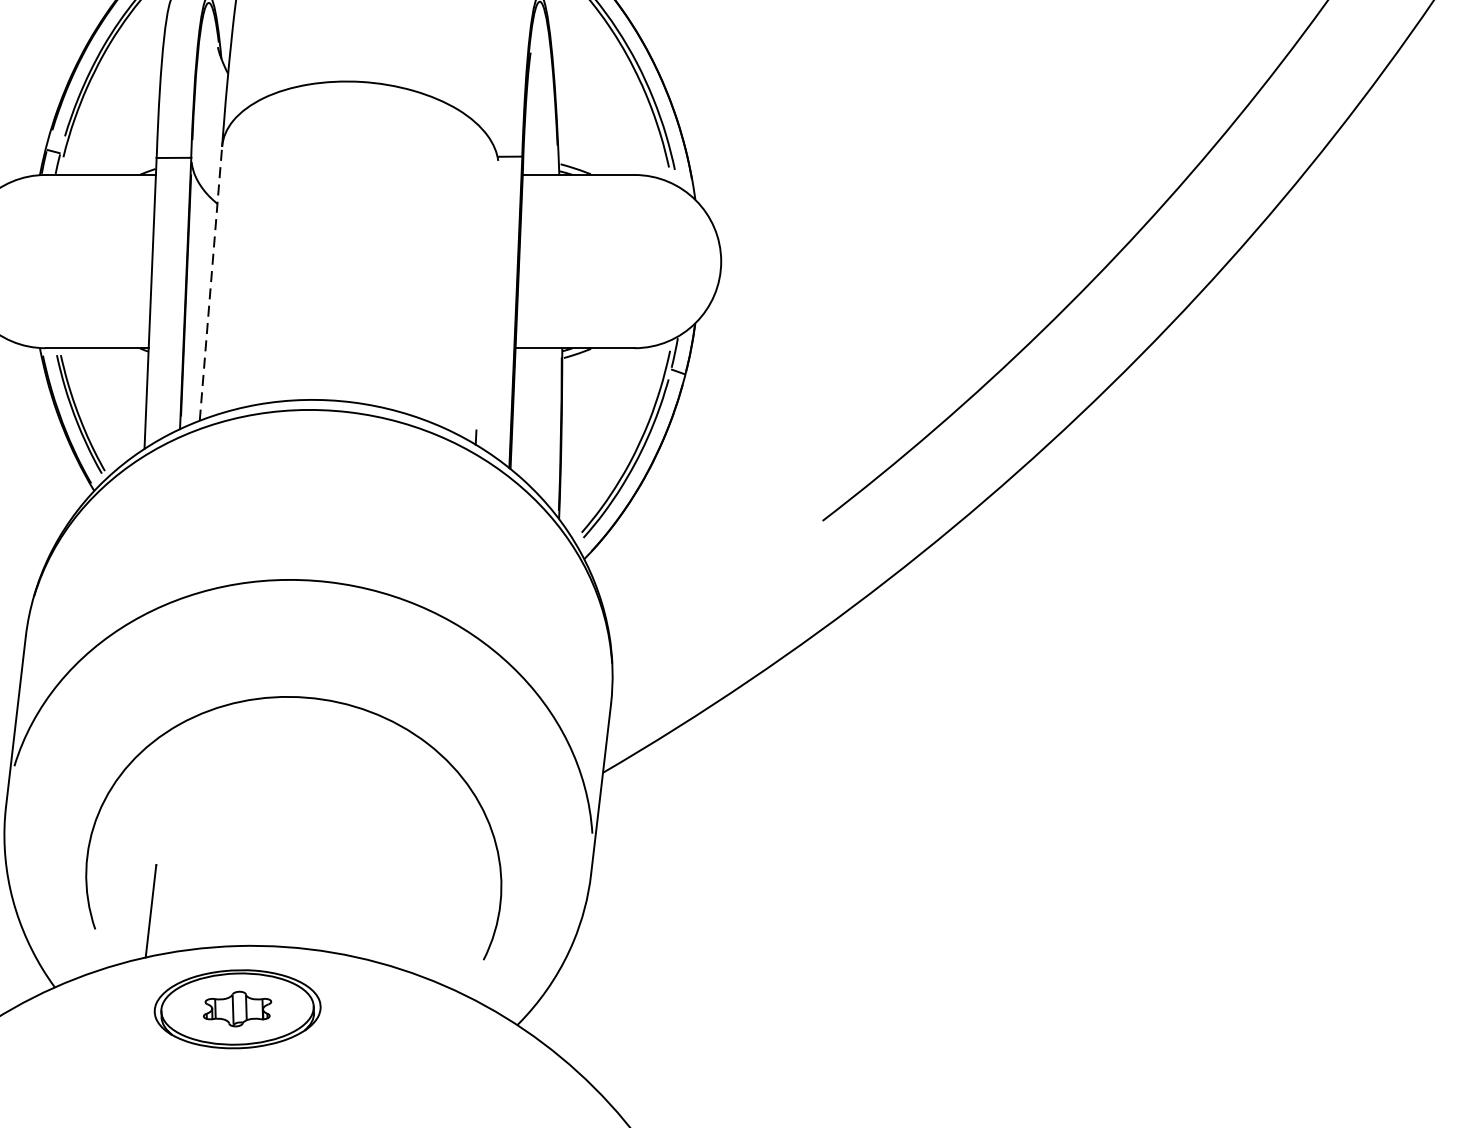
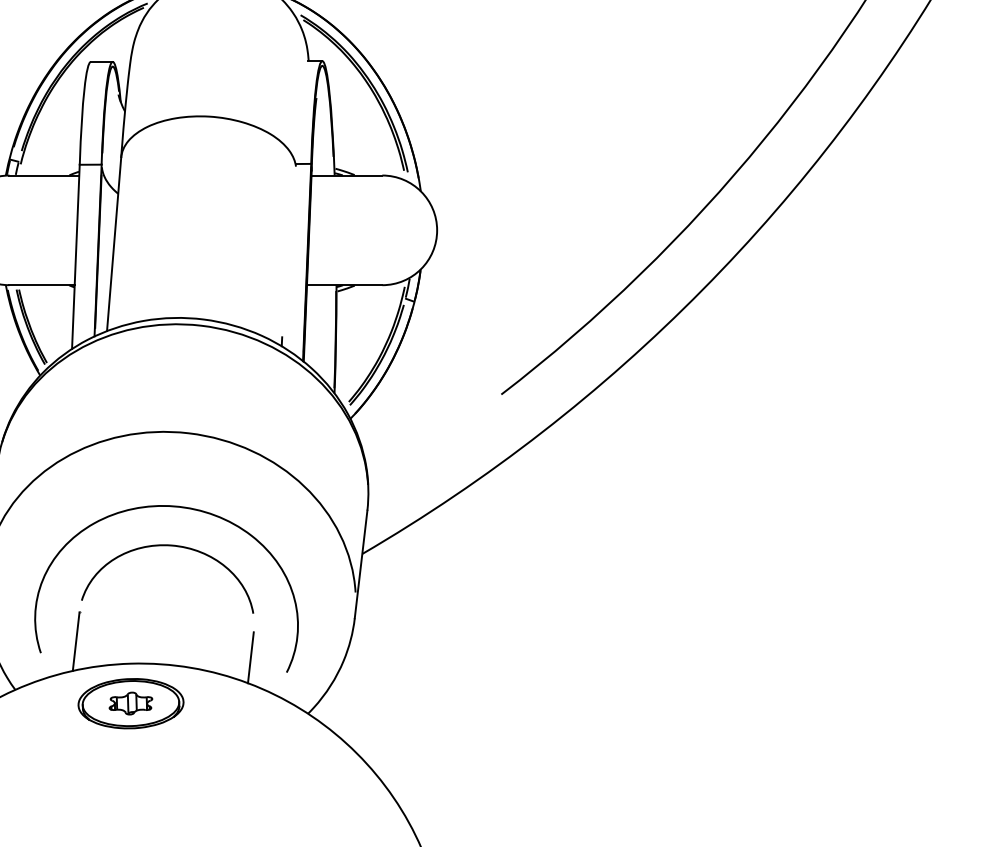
line: (211, 283) -> (114, 244), dashed -> solid
curve: (295, 760) -> (167, 546), added
line: (426, 936) -> (250, 657), added

